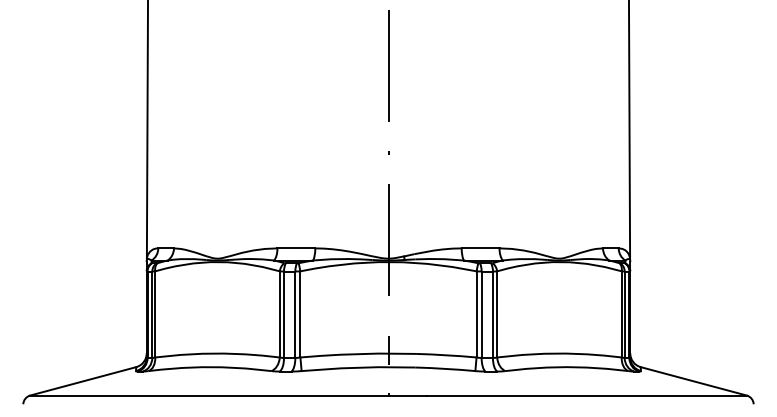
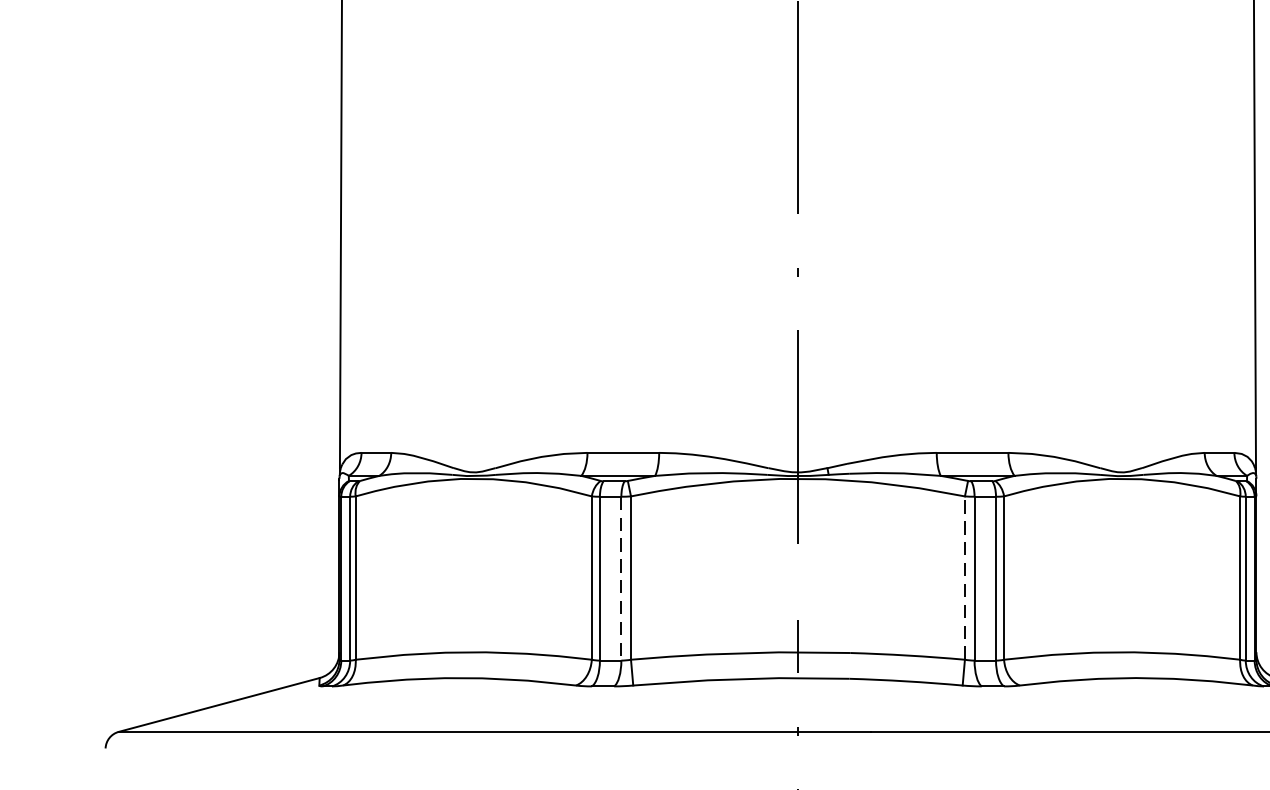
line: (476, 313) -> (964, 576), solid -> dashed
line: (295, 315) -> (621, 580), solid -> dashed

